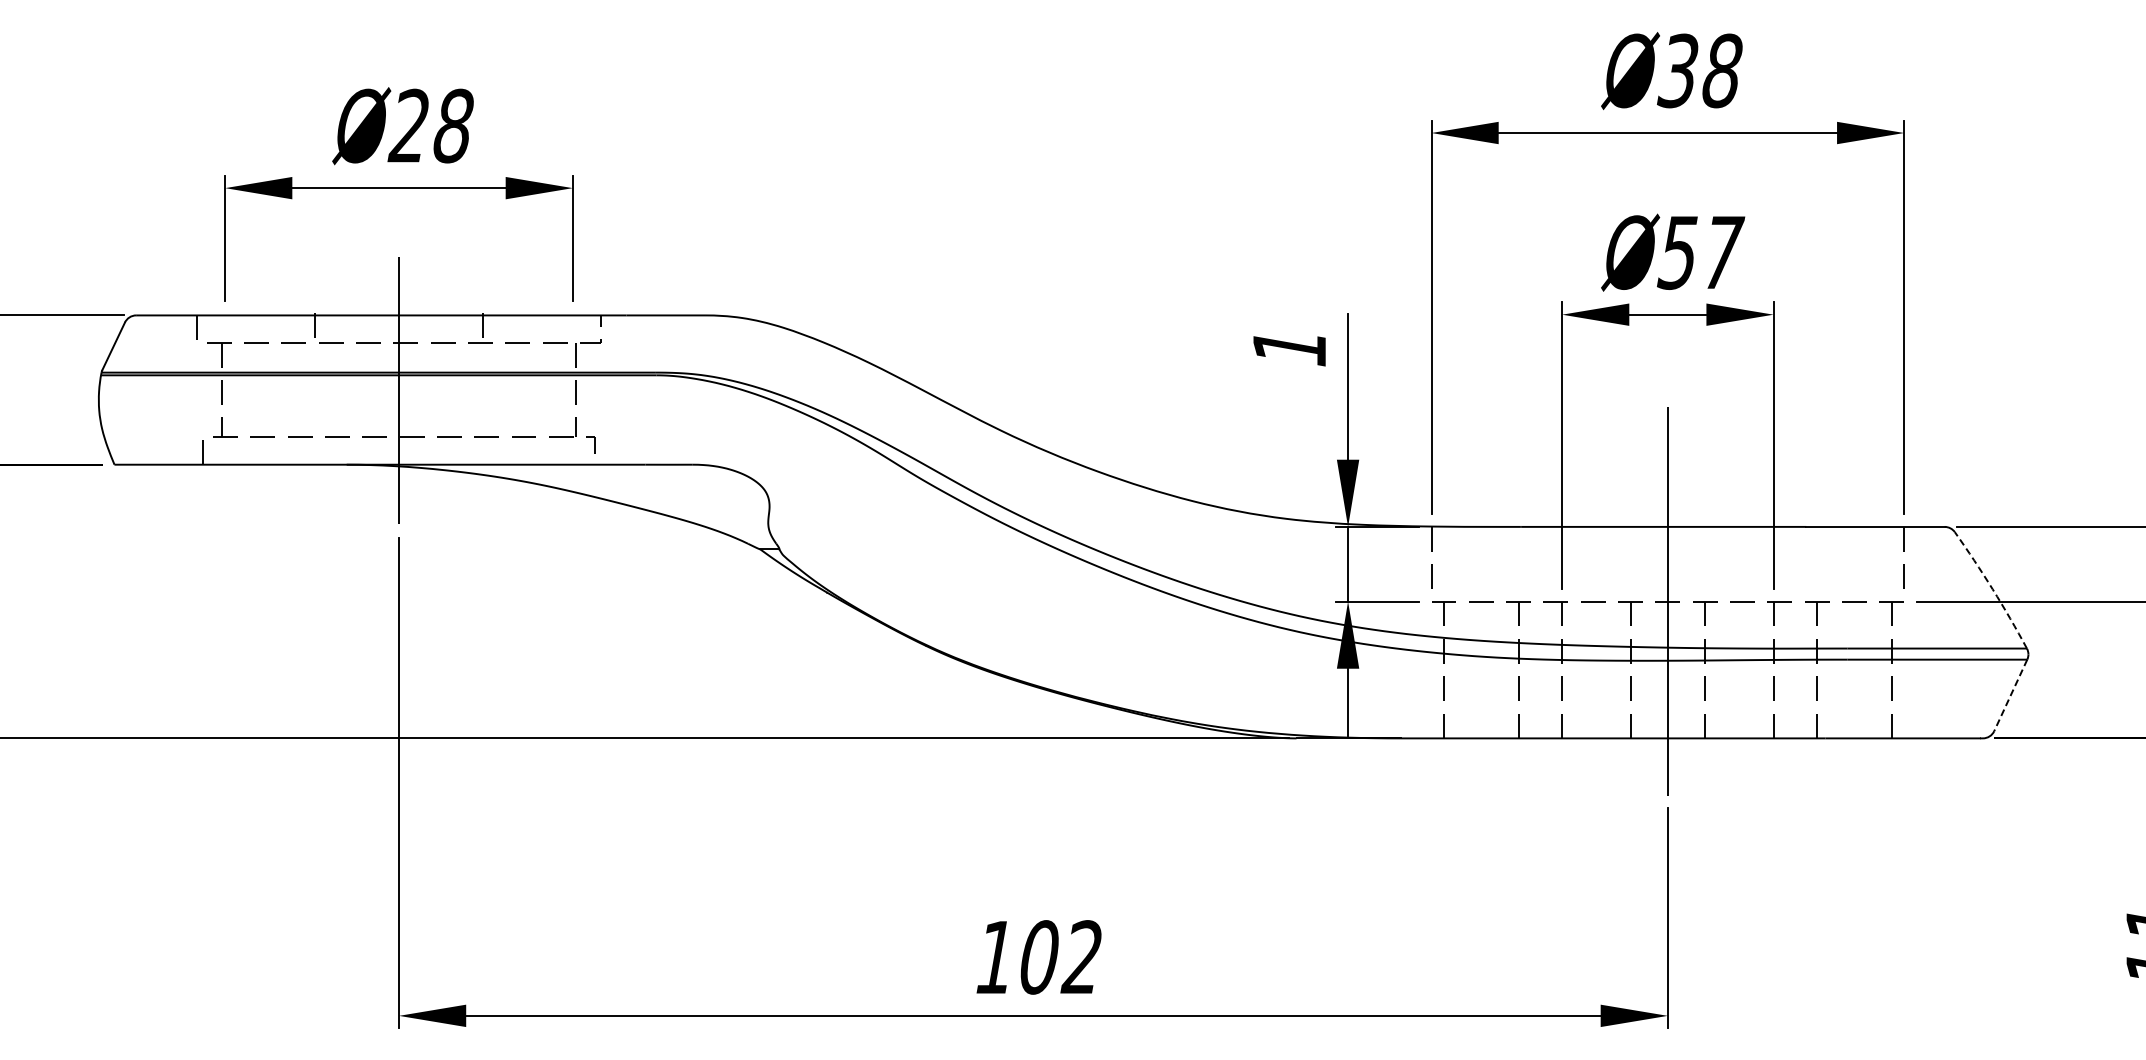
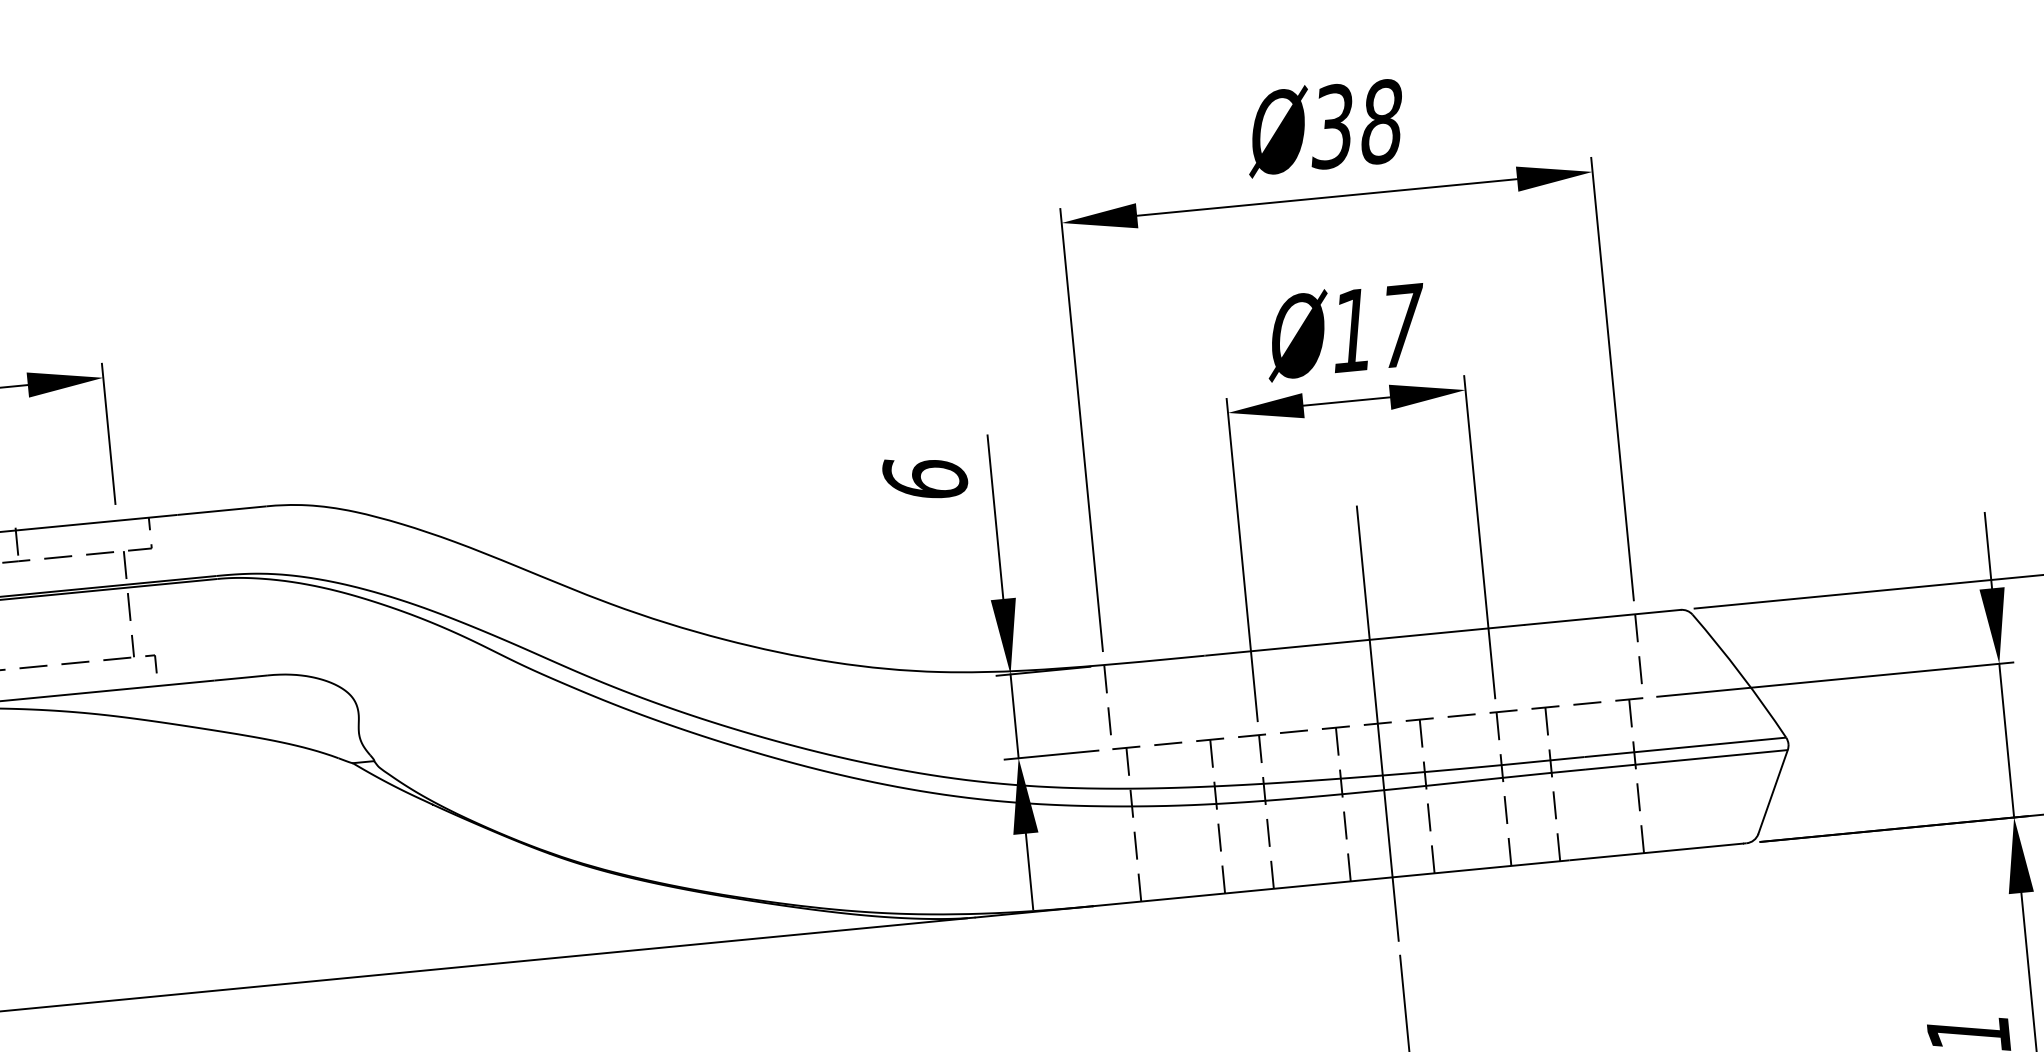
text: (1677, 252) -> (1350, 330), Ø57 -> Ø17
text: (1289, 346) -> (925, 478), 1 -> 6
arc: (1992, 589) -> (1741, 675), dashed -> solid
line: (2010, 695) -> (1772, 792), dashed -> solid

